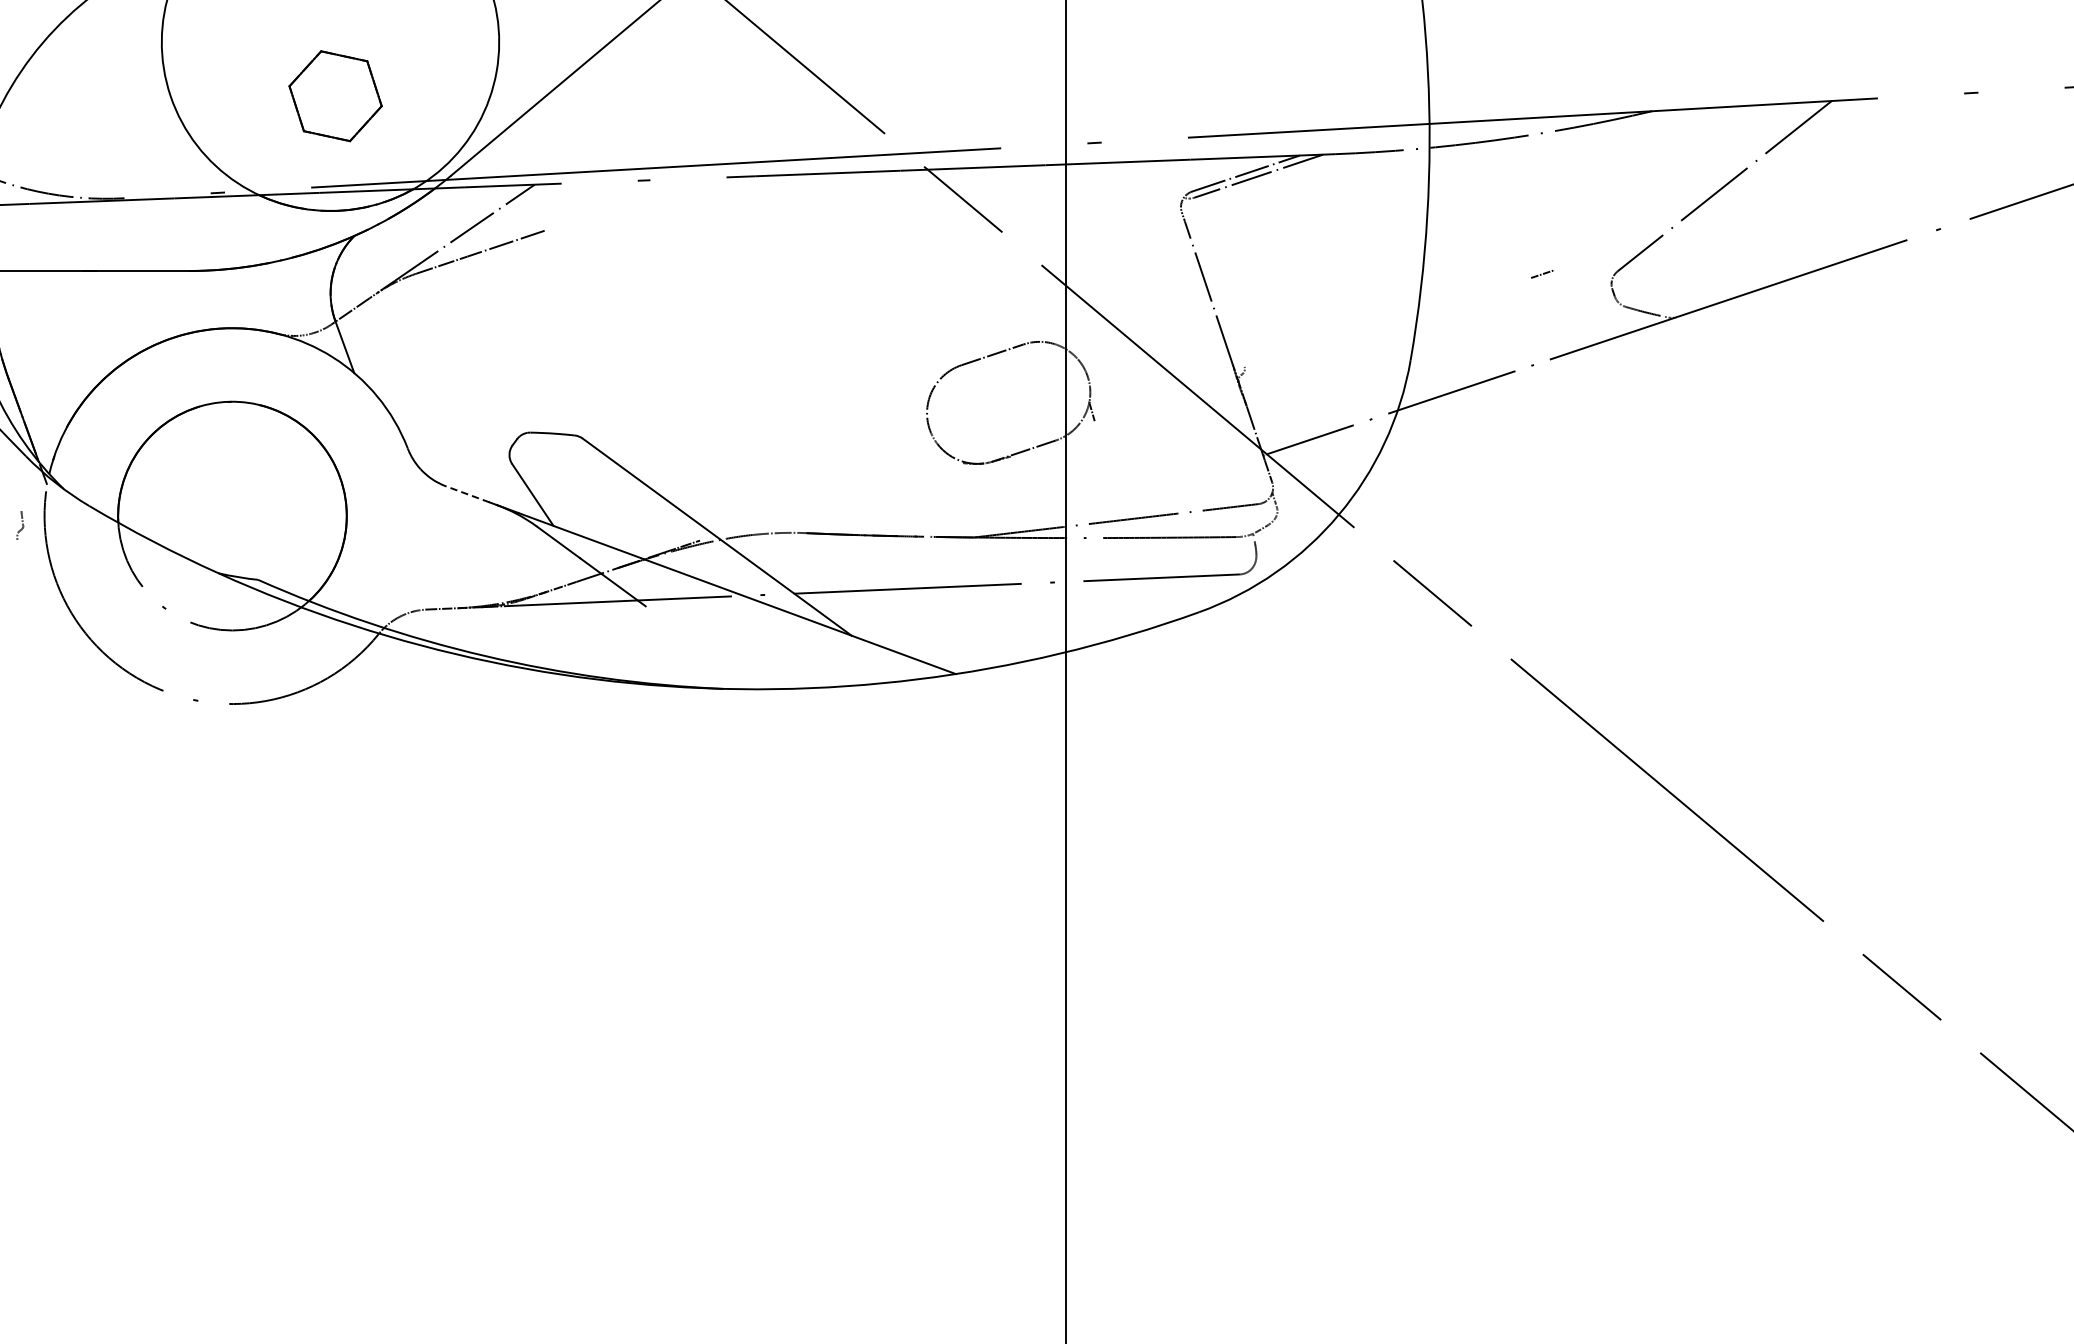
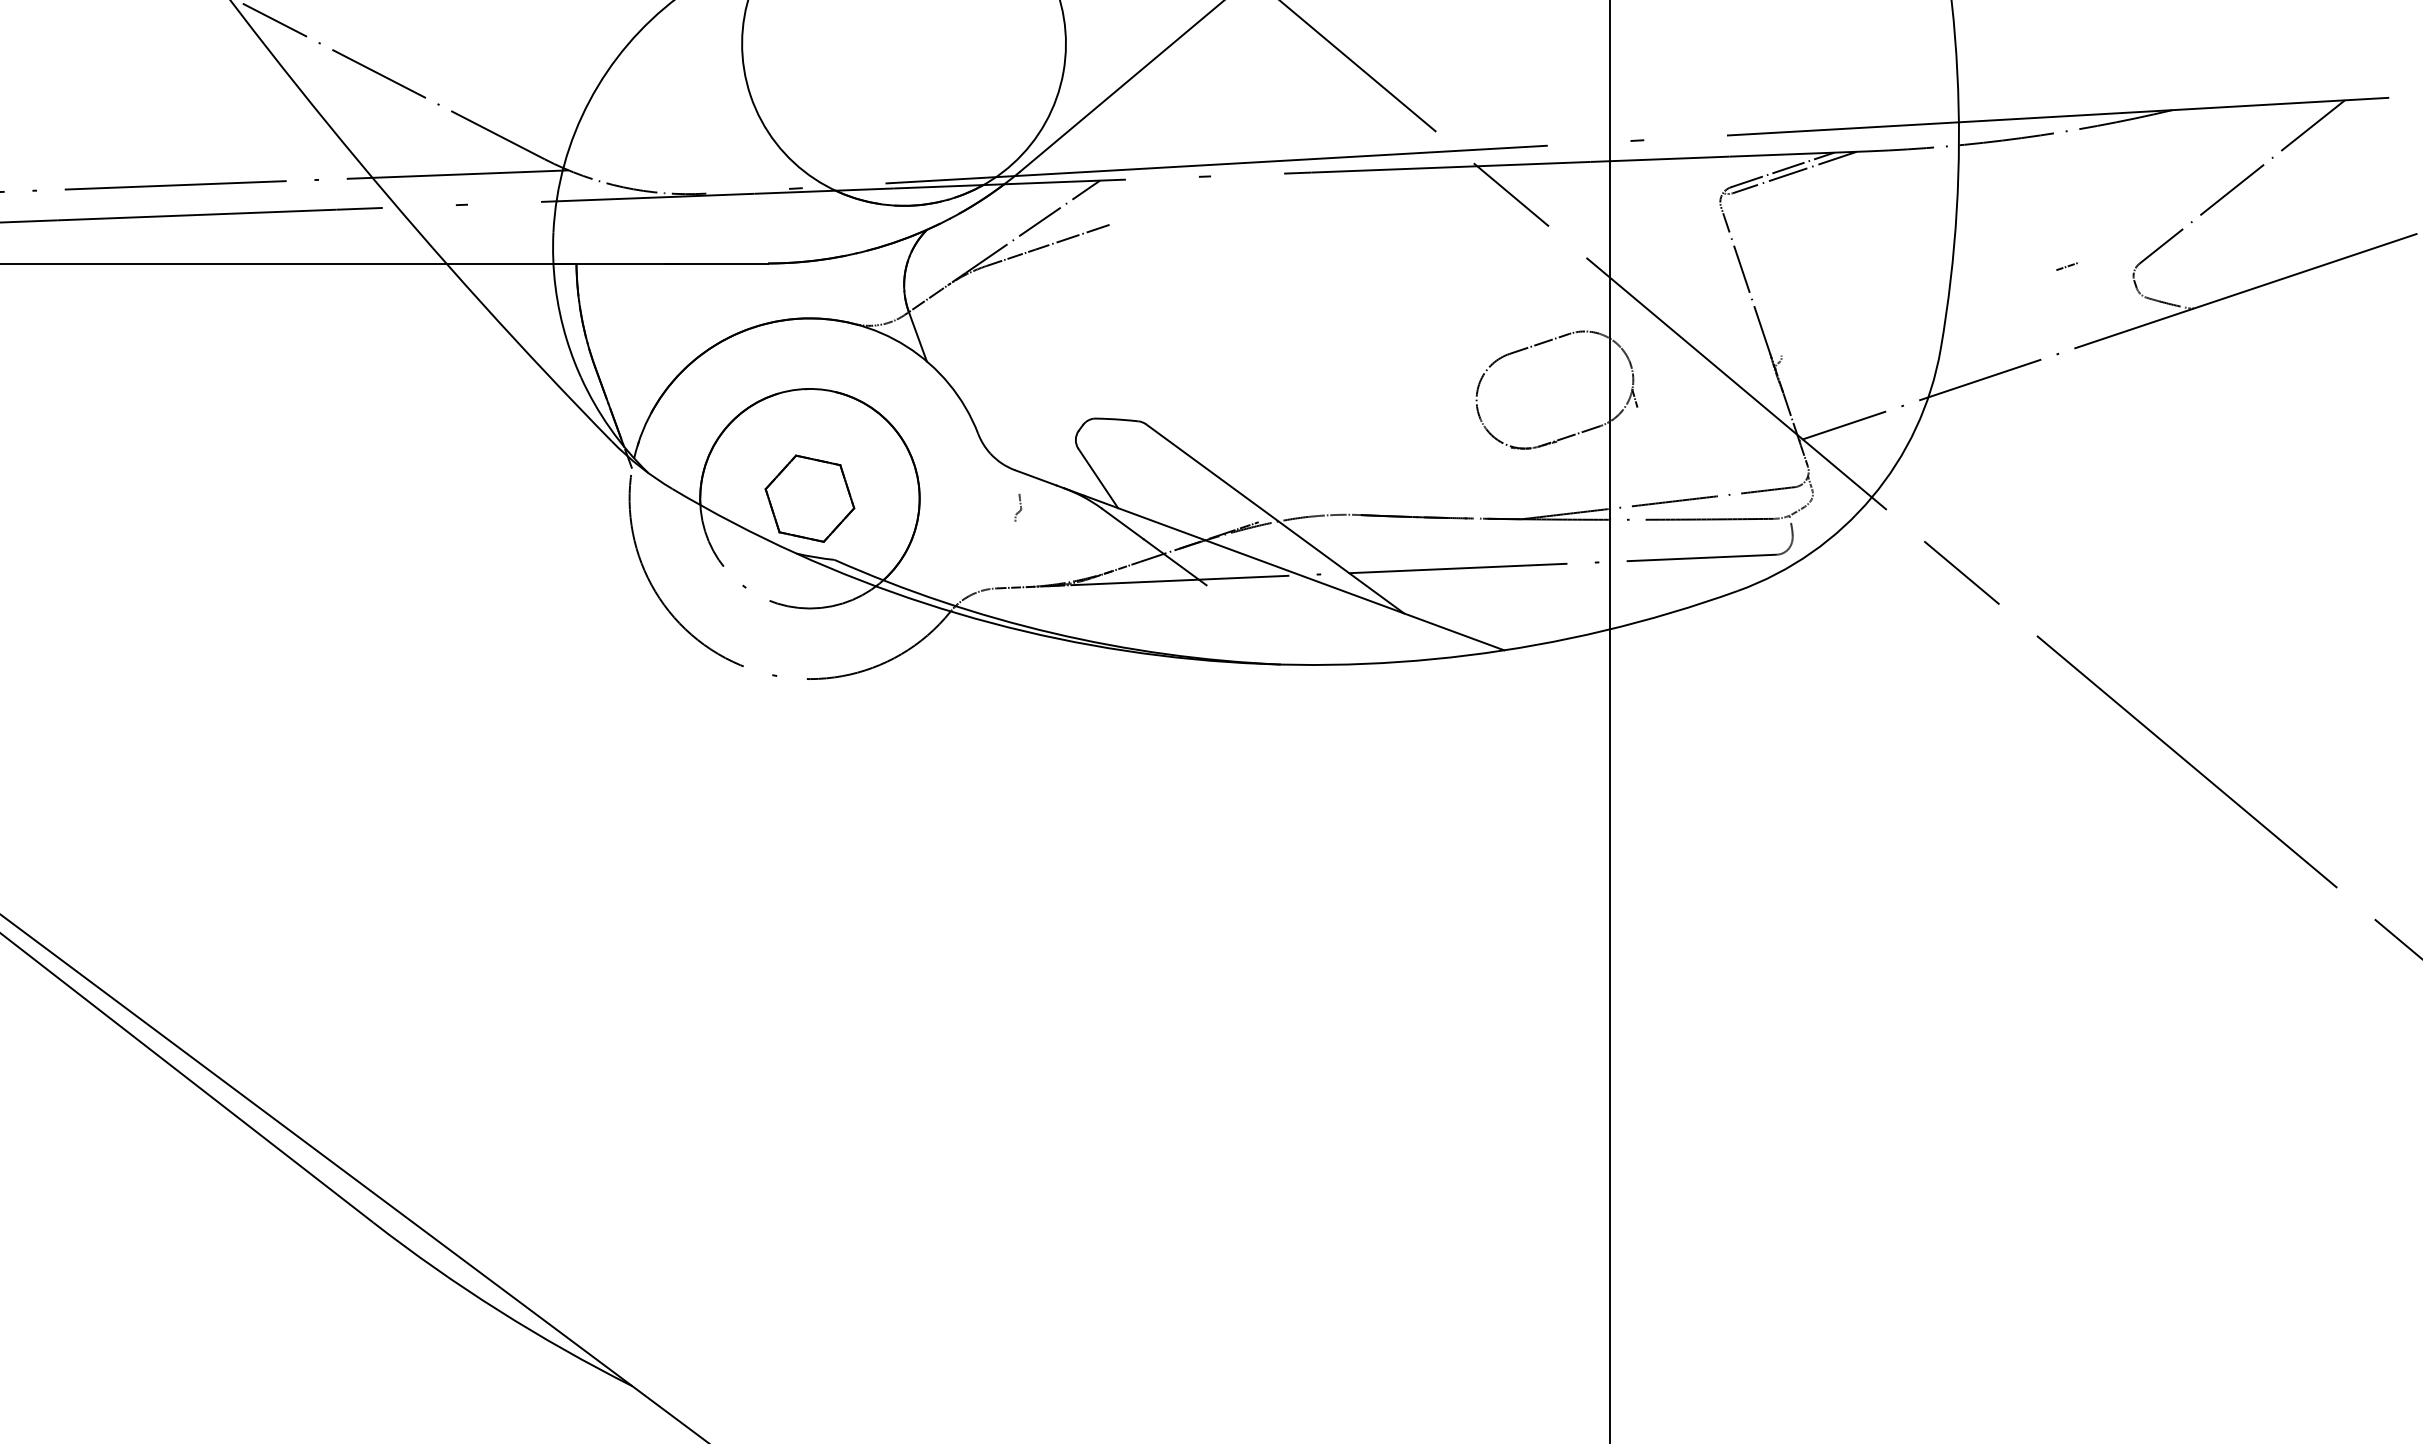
part: (335, 95) -> (809, 498), moved
line: (467, 493) -> (1035, 477), dashed -> solid
part: (20, 525) -> (1018, 507), moved

